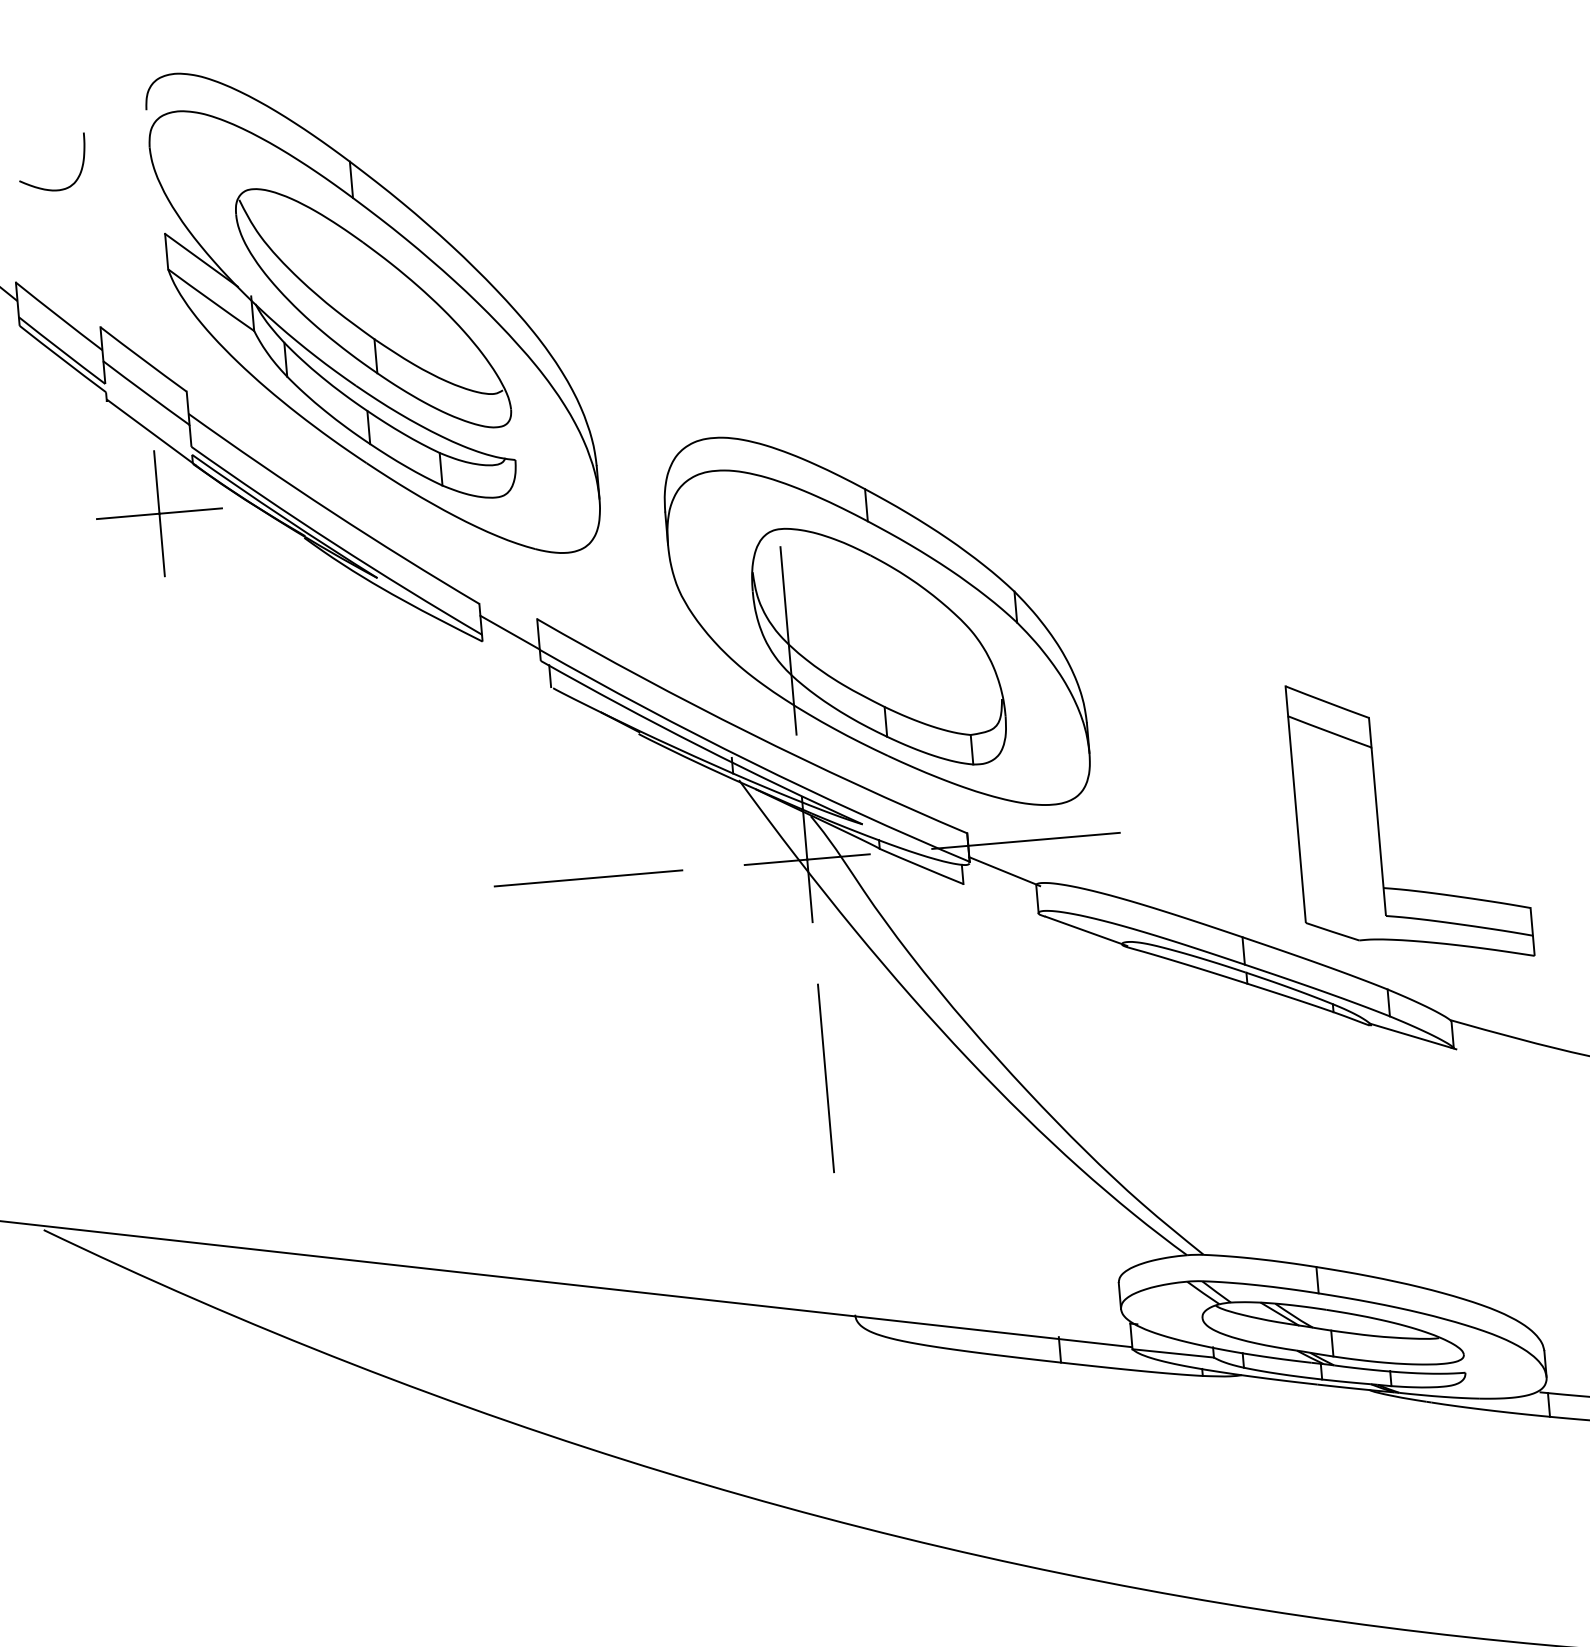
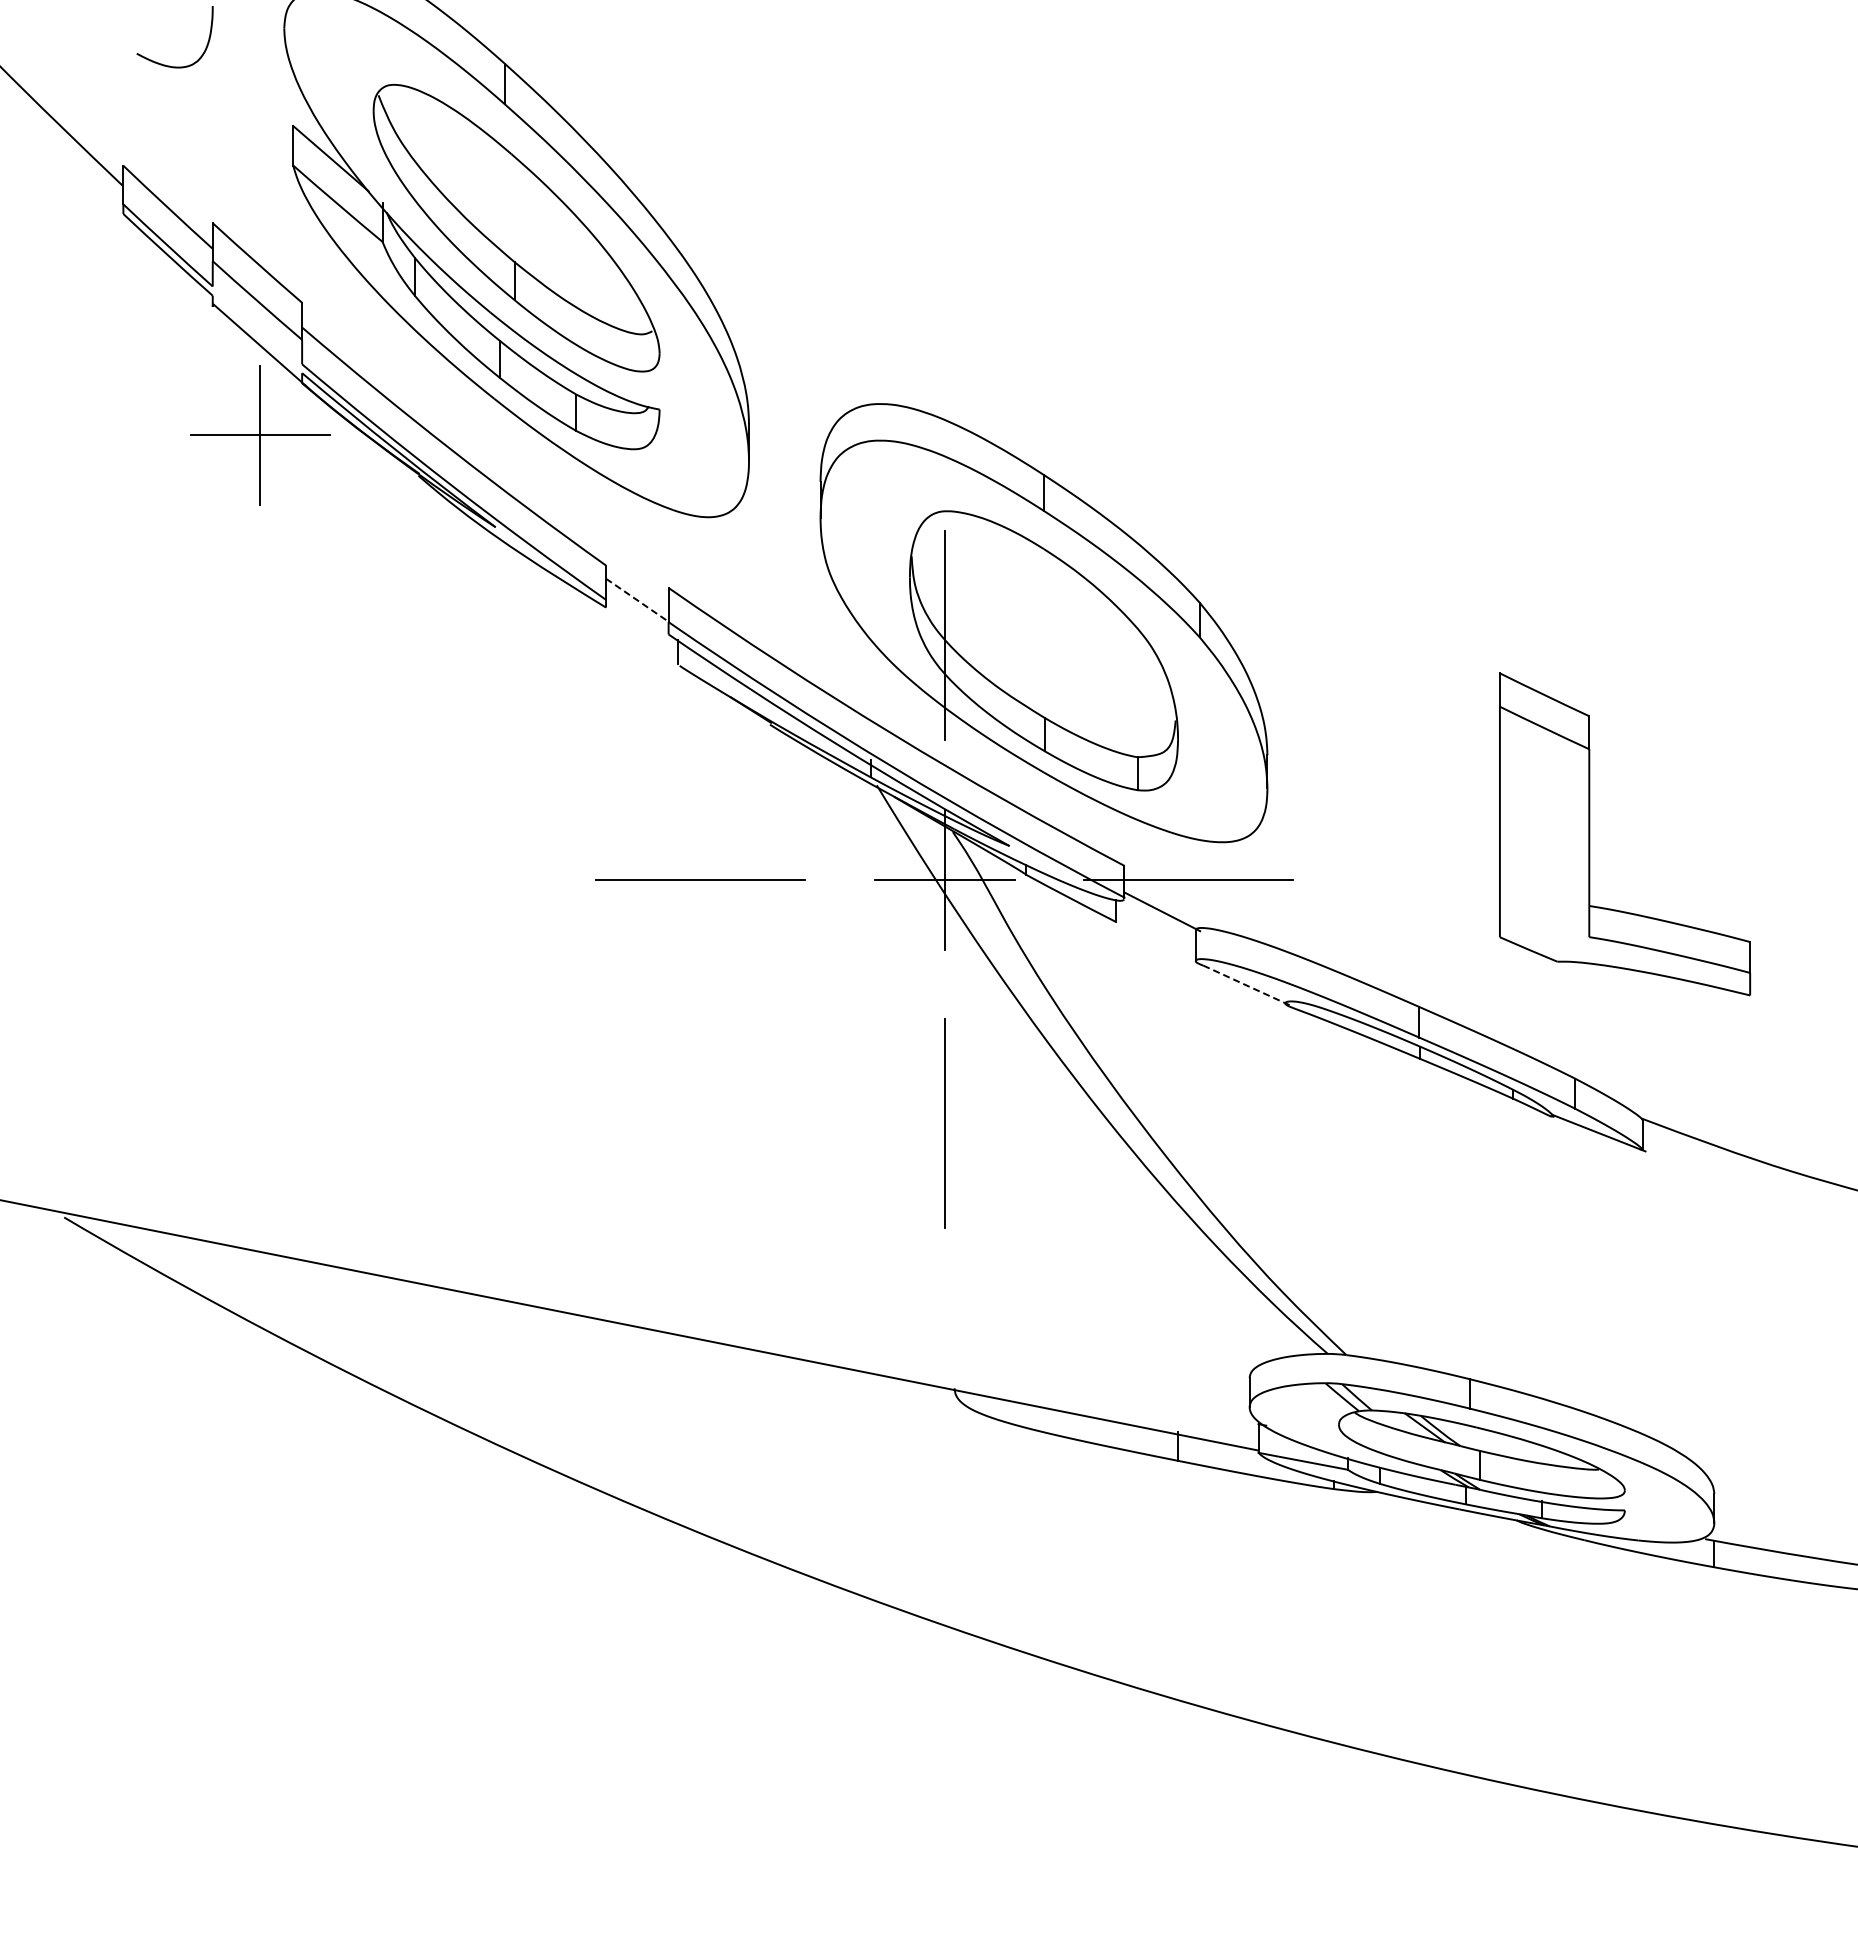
line: (510, 632) -> (637, 600), solid -> dashed
part: (1379, 823) -> (1590, 834), moved
line: (1086, 931) -> (1247, 985), solid -> dashed

